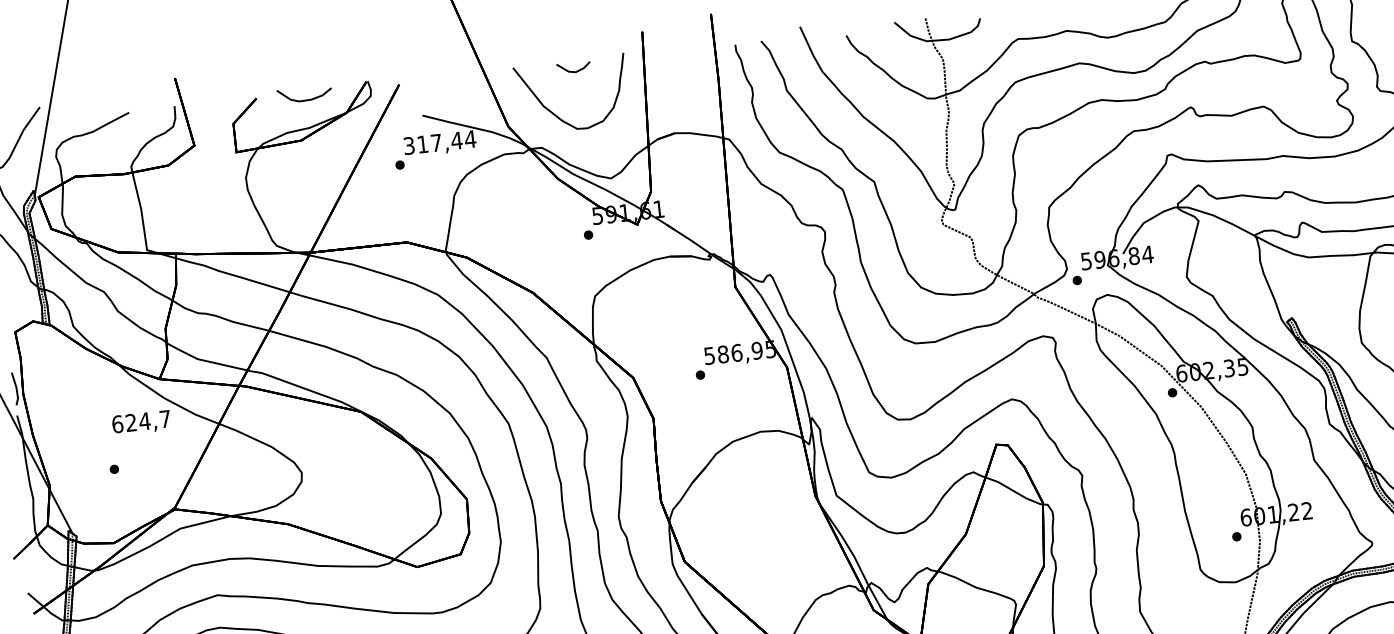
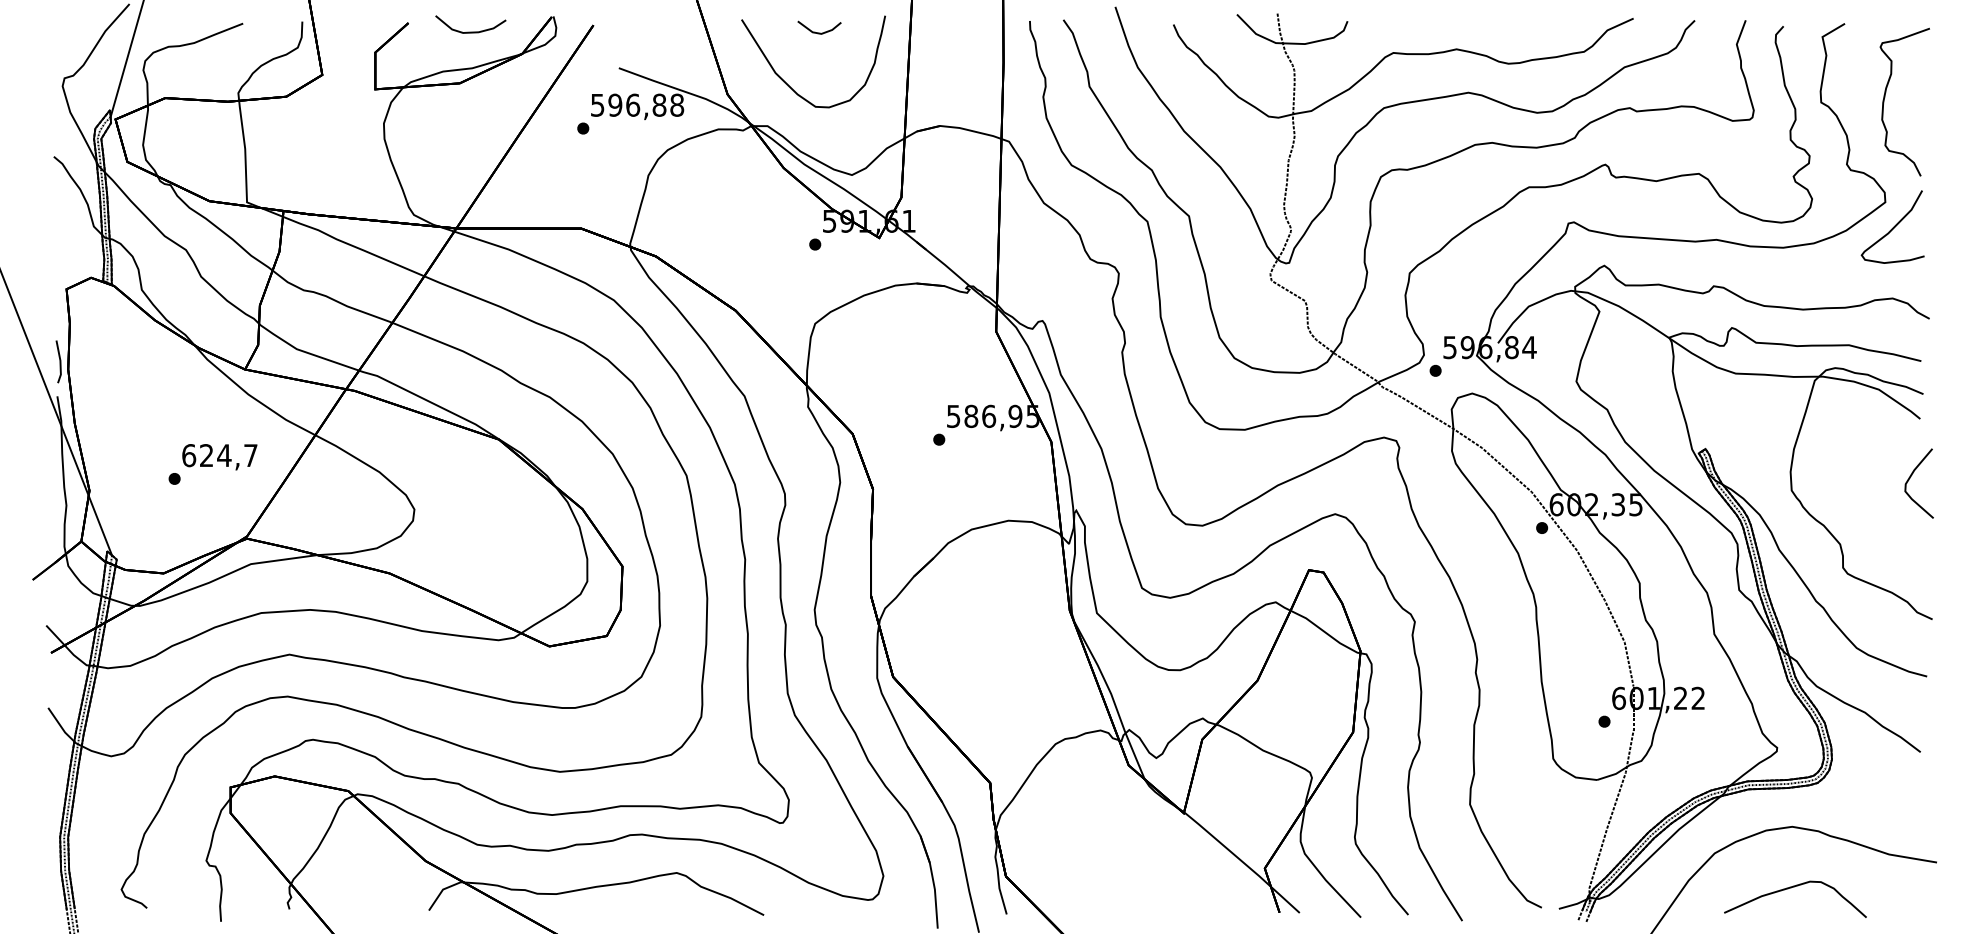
text: (439, 142) -> (637, 104), 317,44 -> 596,88
text: (141, 423) -> (219, 457), moved

